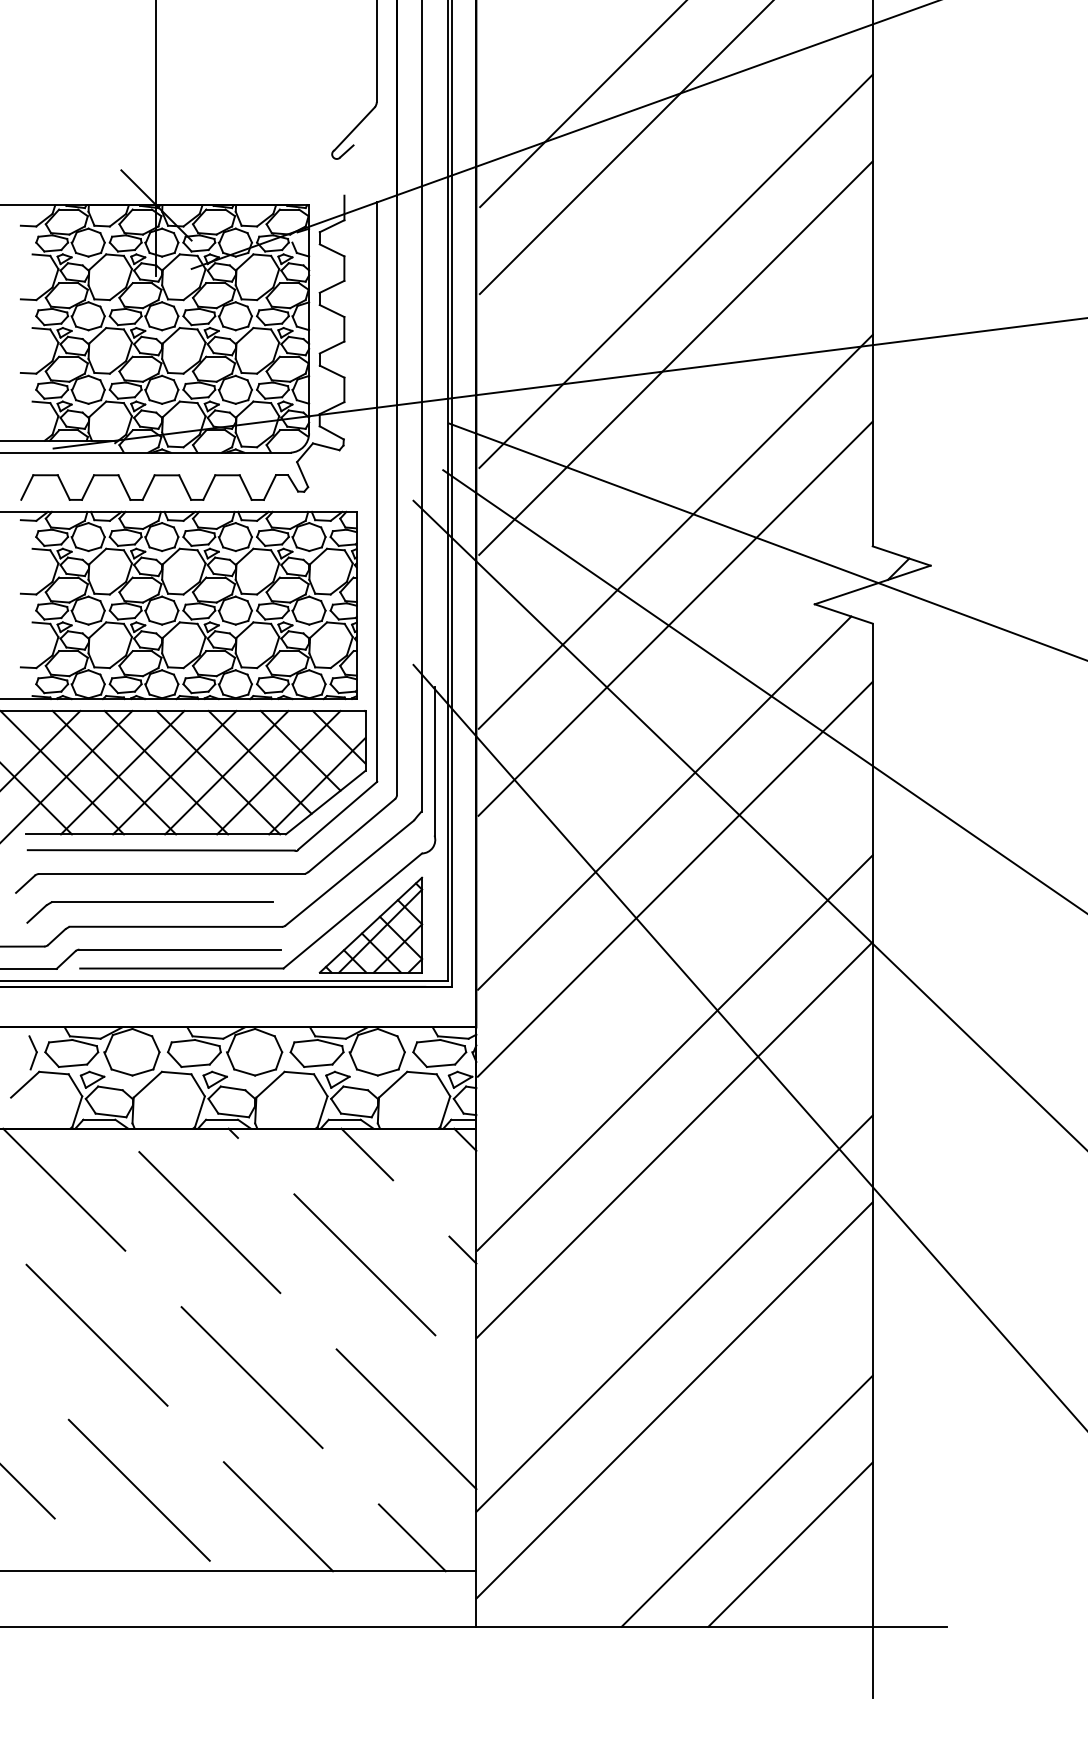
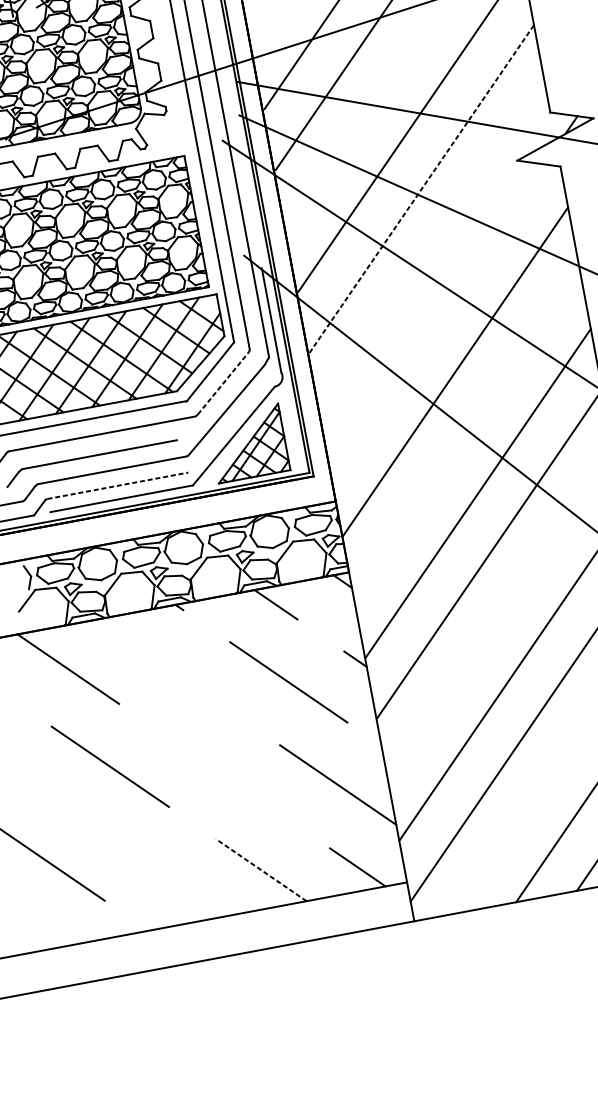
line: (675, 618) -> (421, 188), solid -> dashed
line: (664, 802) -> (438, 319), removed
line: (352, 835) -> (223, 383), solid -> dashed
line: (180, 949) -> (118, 485), solid -> dashed
line: (209, 1222) -> (174, 673), removed
line: (251, 1377) -> (224, 776), removed
line: (138, 1489) -> (159, 869), removed
line: (278, 1516) -> (261, 870), solid -> dashed

